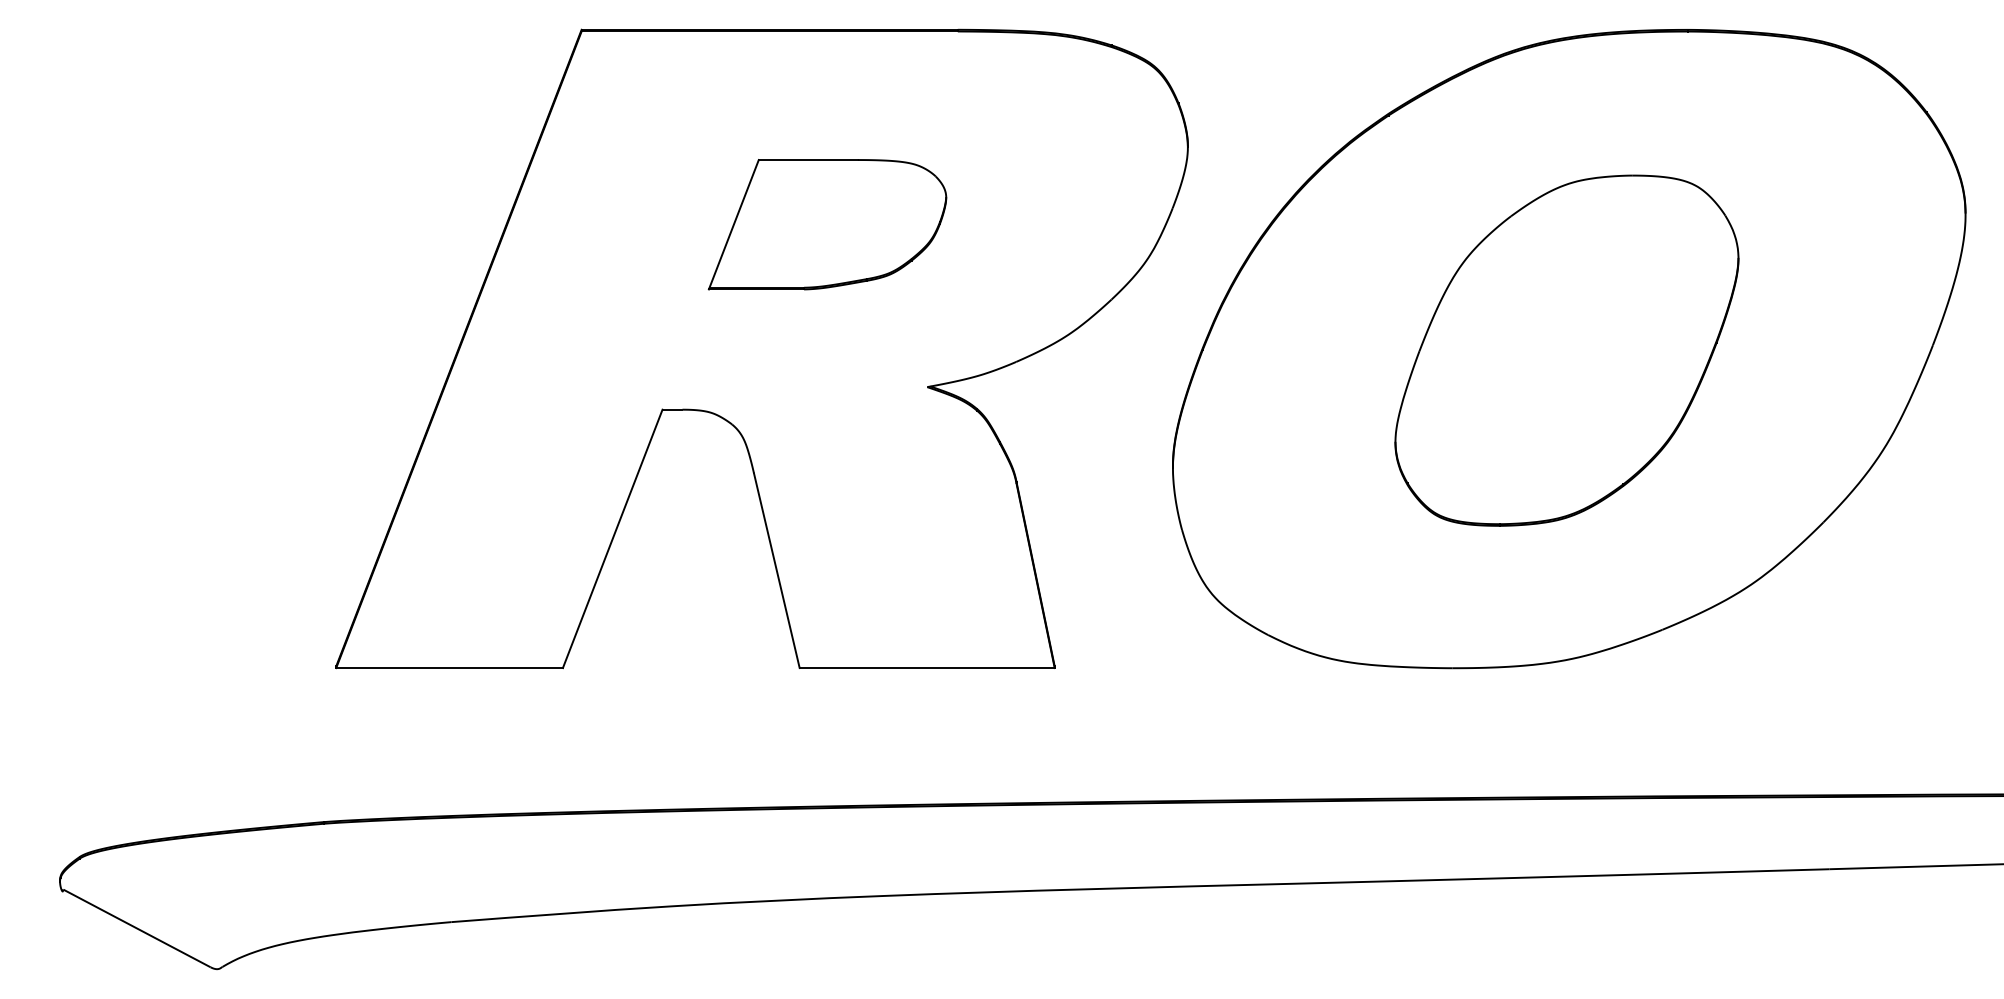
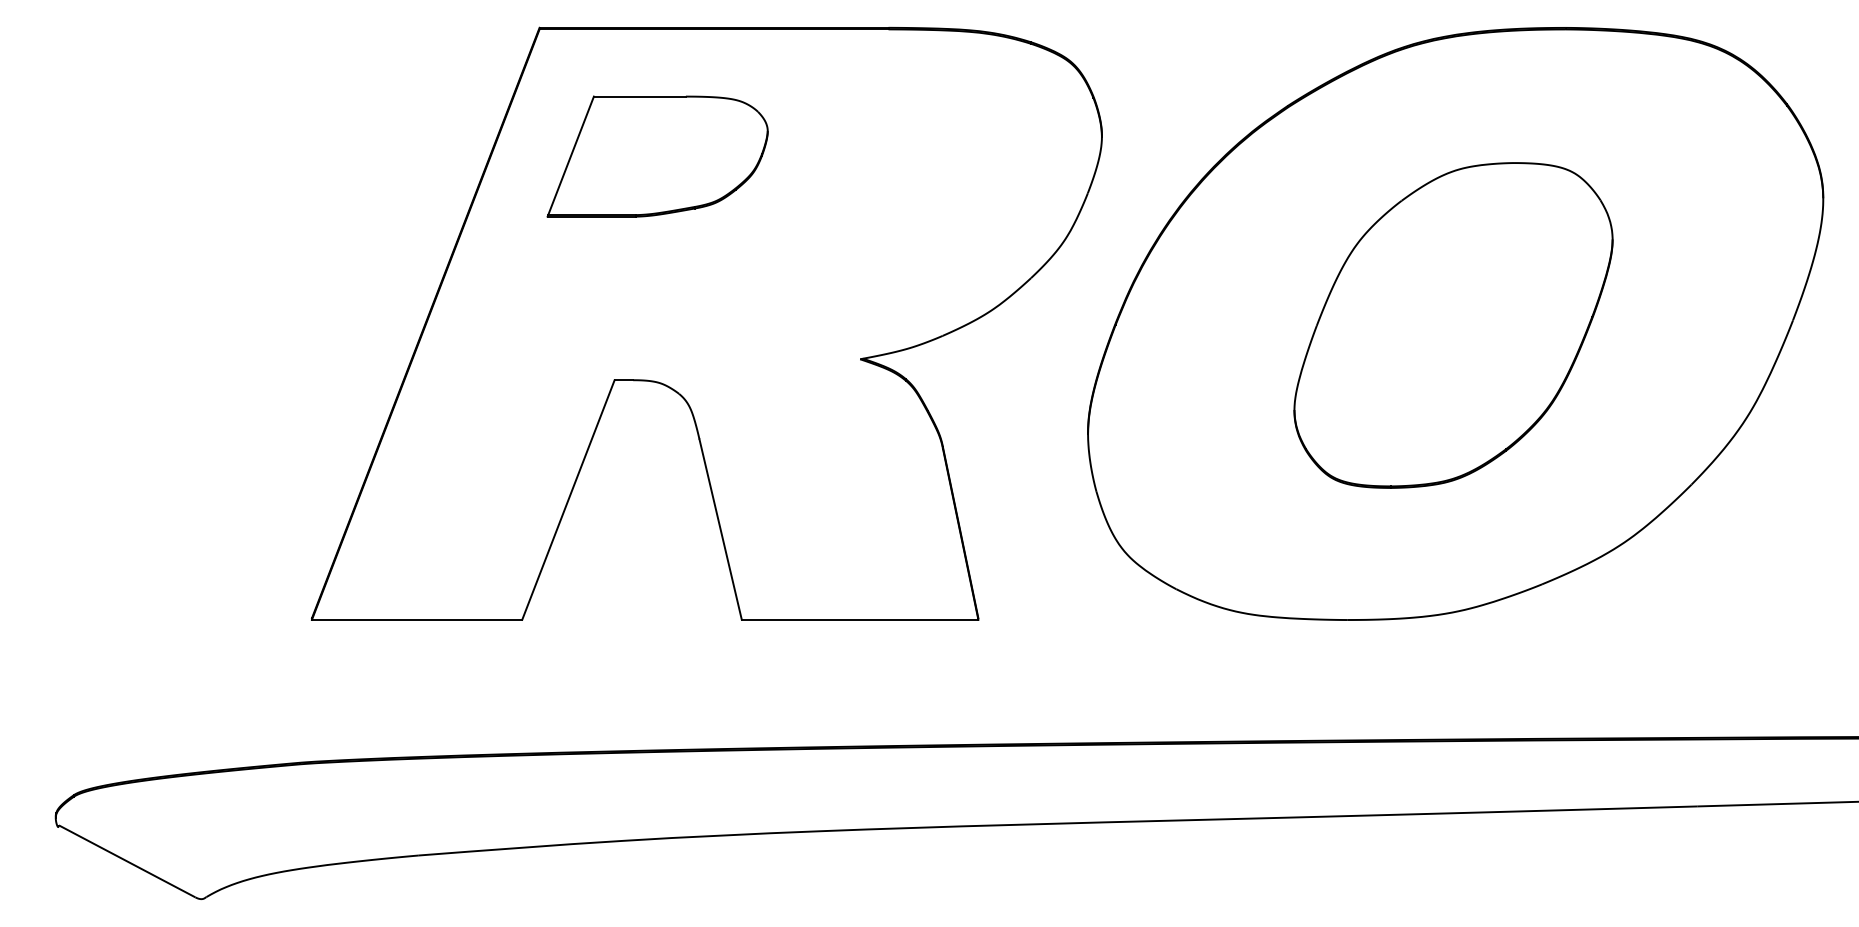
part: (827, 224) -> (657, 156), moved

